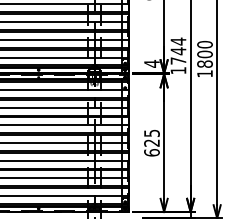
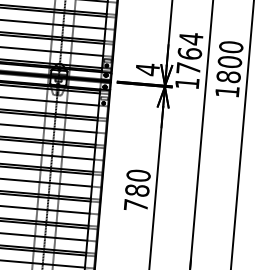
text: (178, 51) -> (189, 54), 1744 -> 1764
text: (151, 142) -> (136, 189), 625 -> 780

